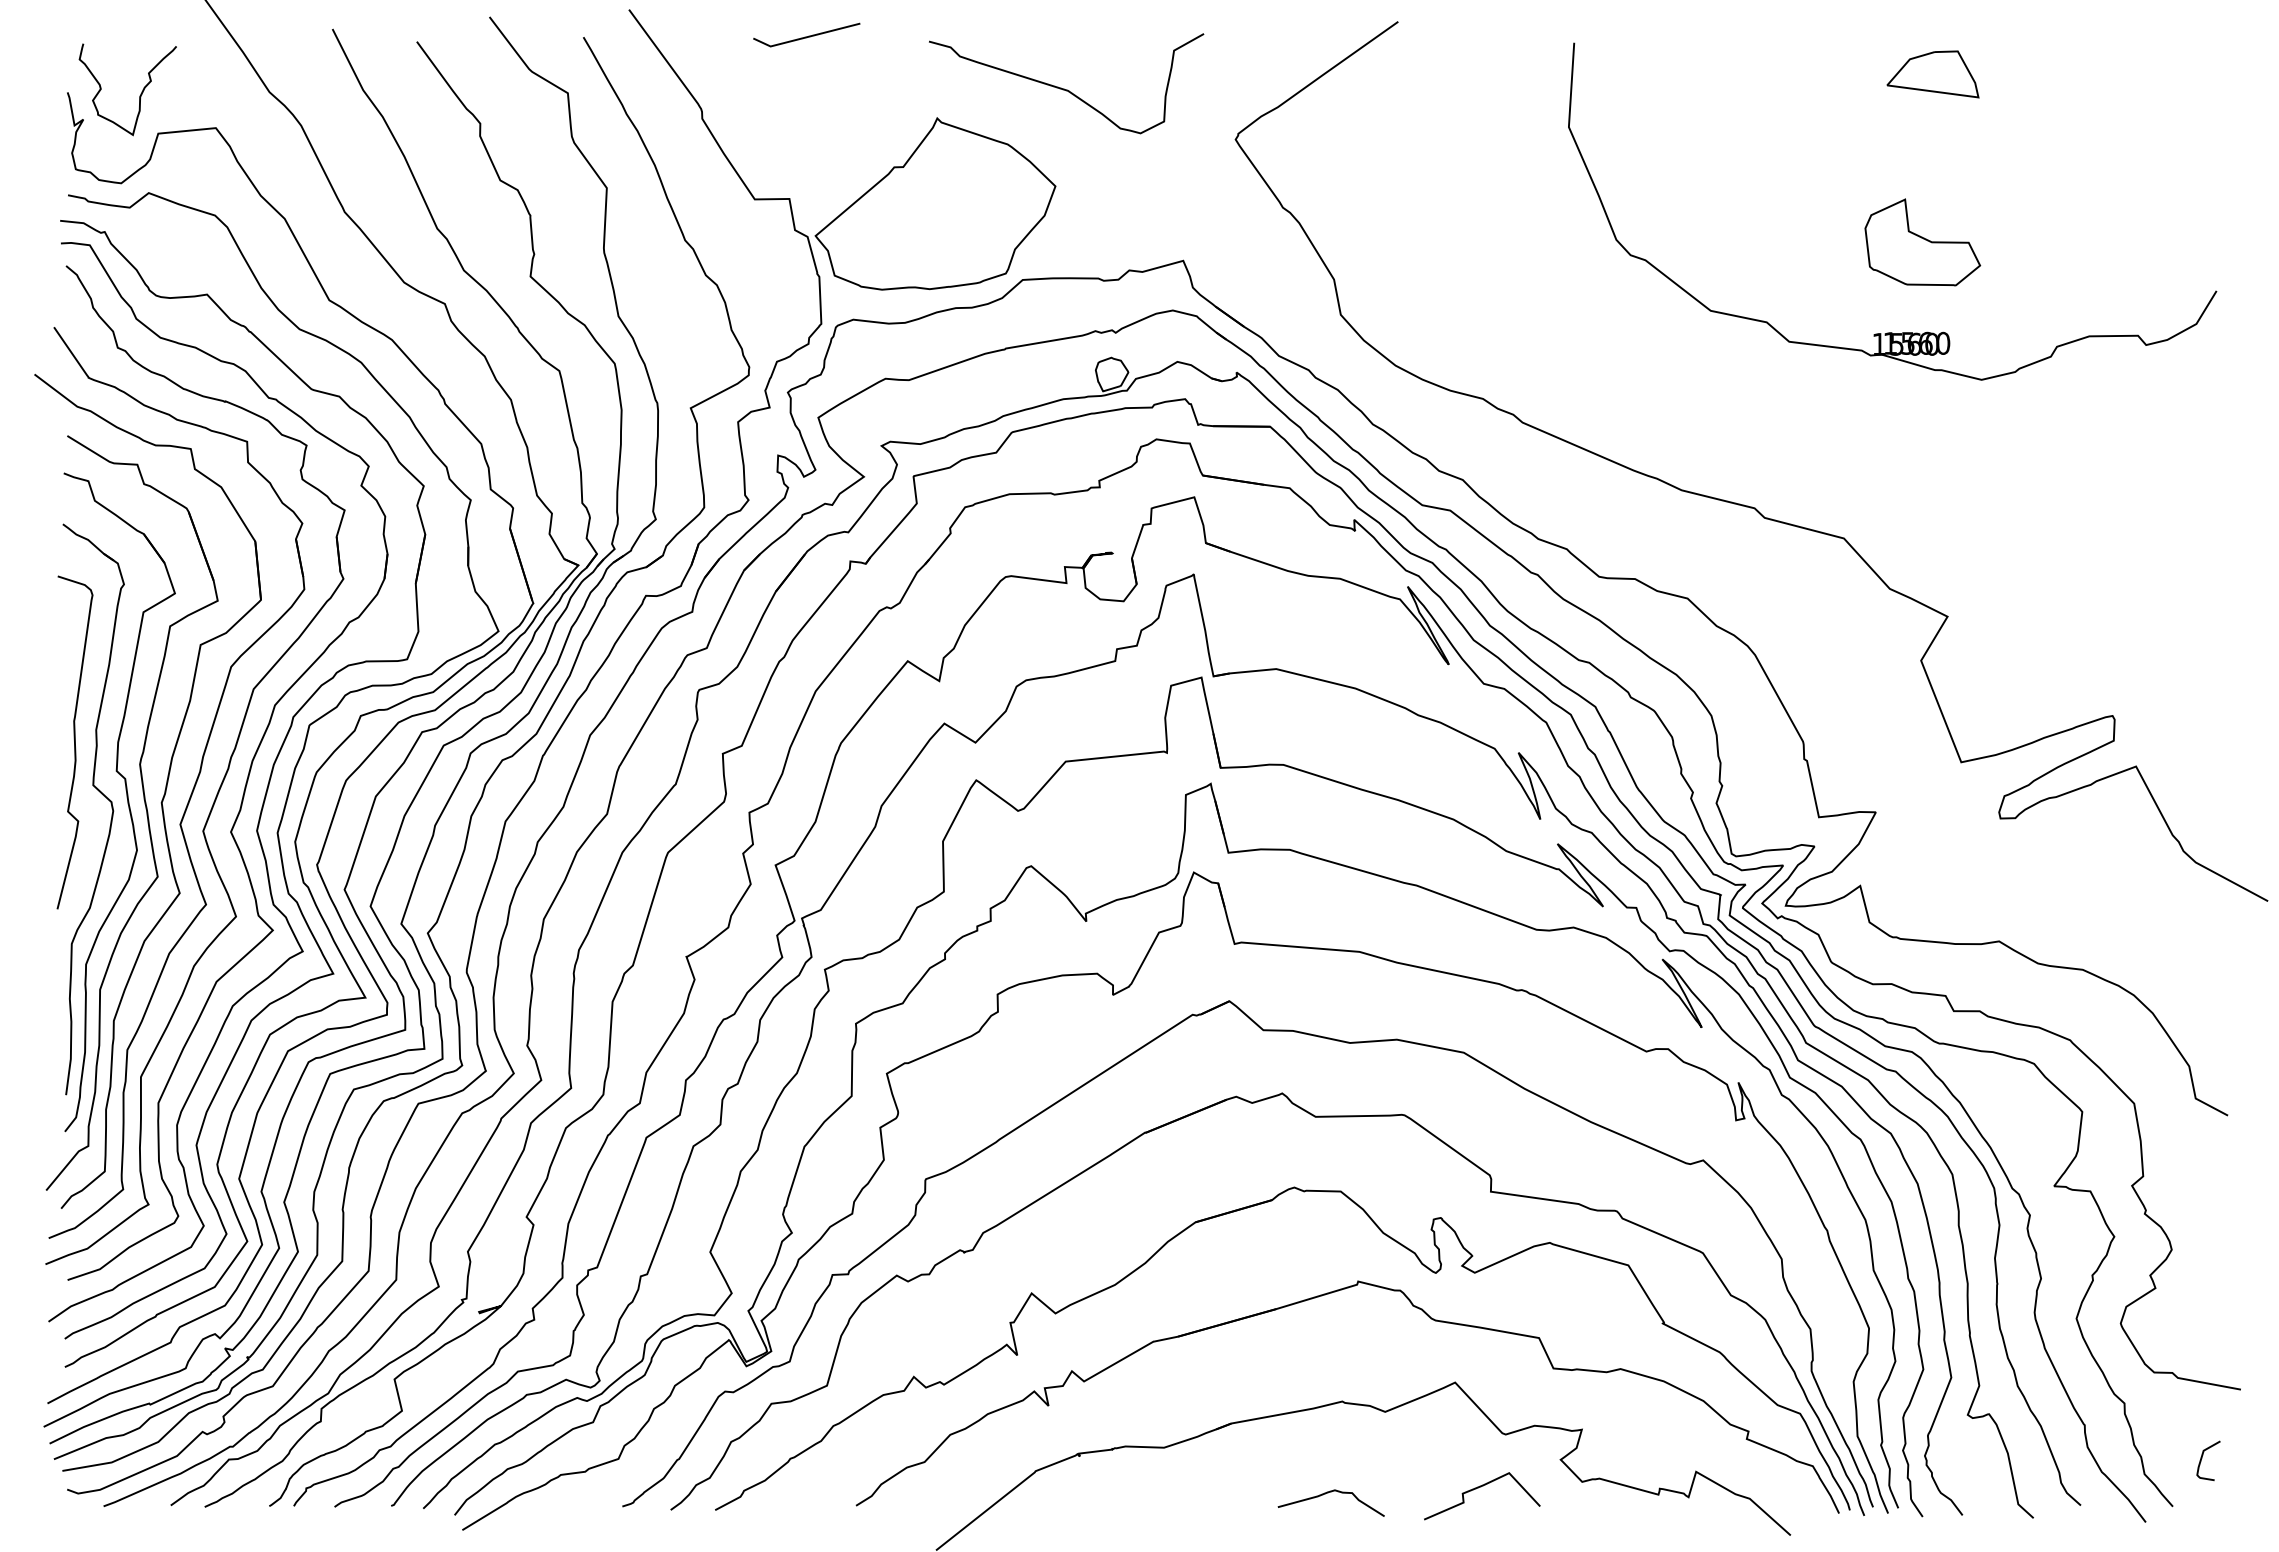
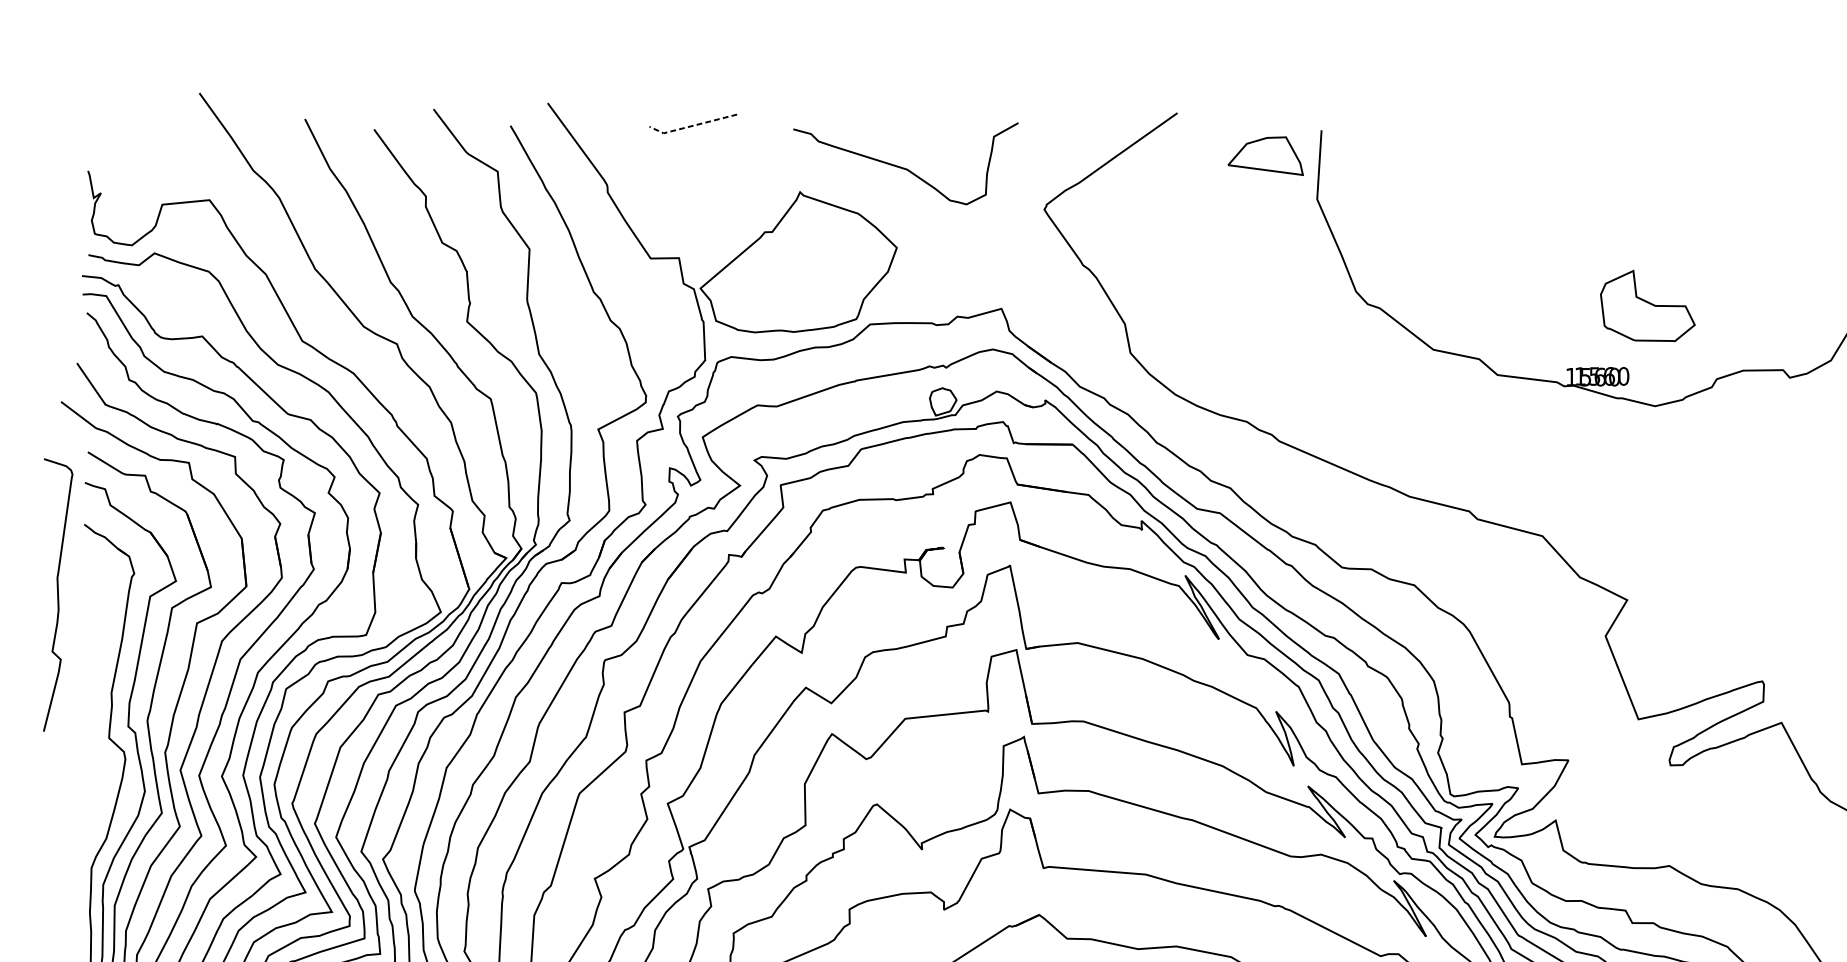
line: (805, 37) -> (692, 125), solid -> dashed
part: (1932, 74) -> (1265, 156), moved
curve: (139, 95) -> (146, 173), removed
part: (1922, 242) -> (1647, 306), moved
curve: (74, 742) -> (57, 595), moved

